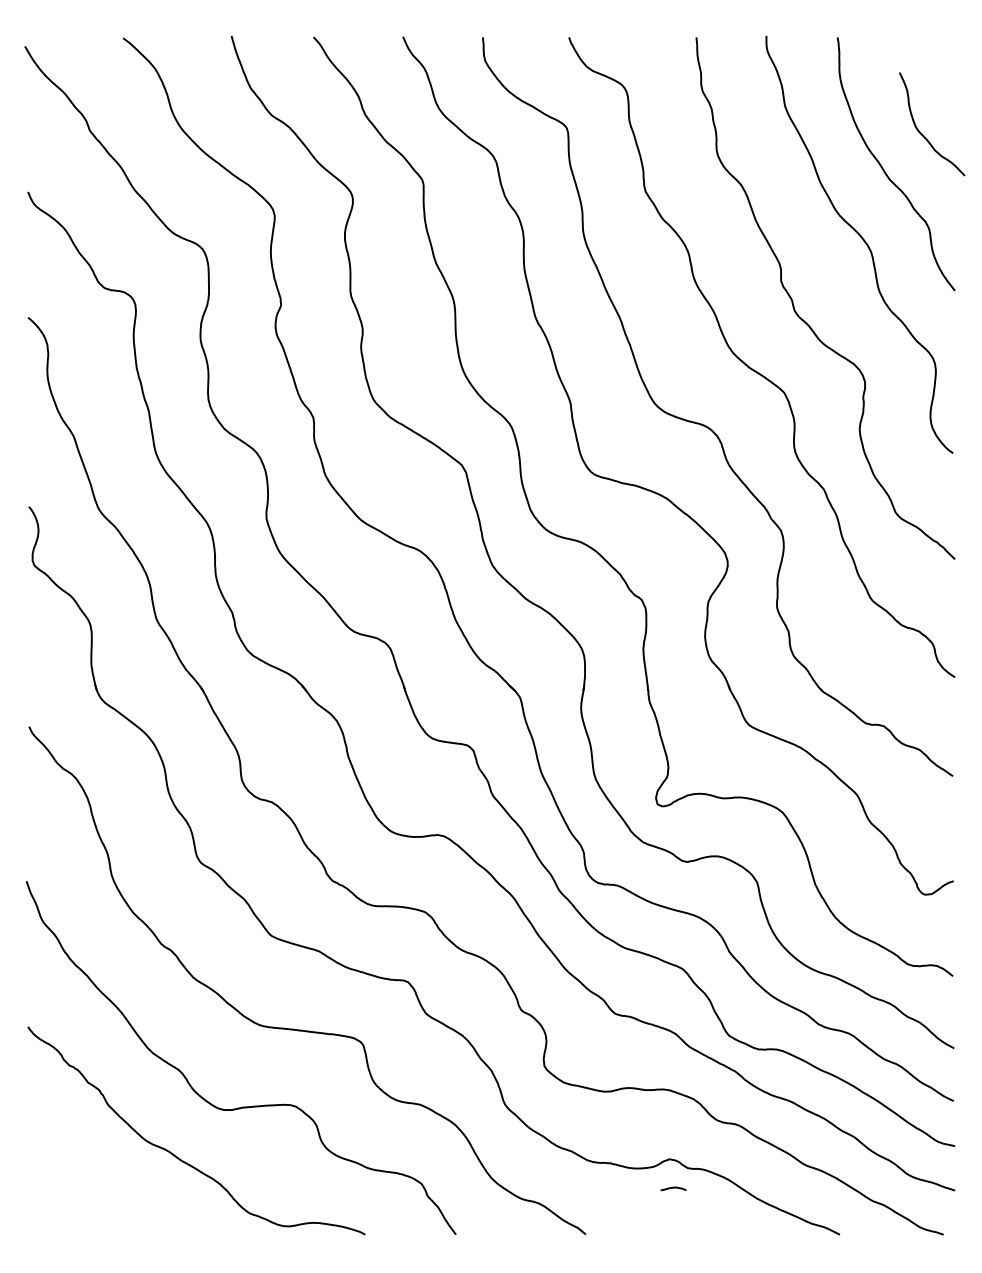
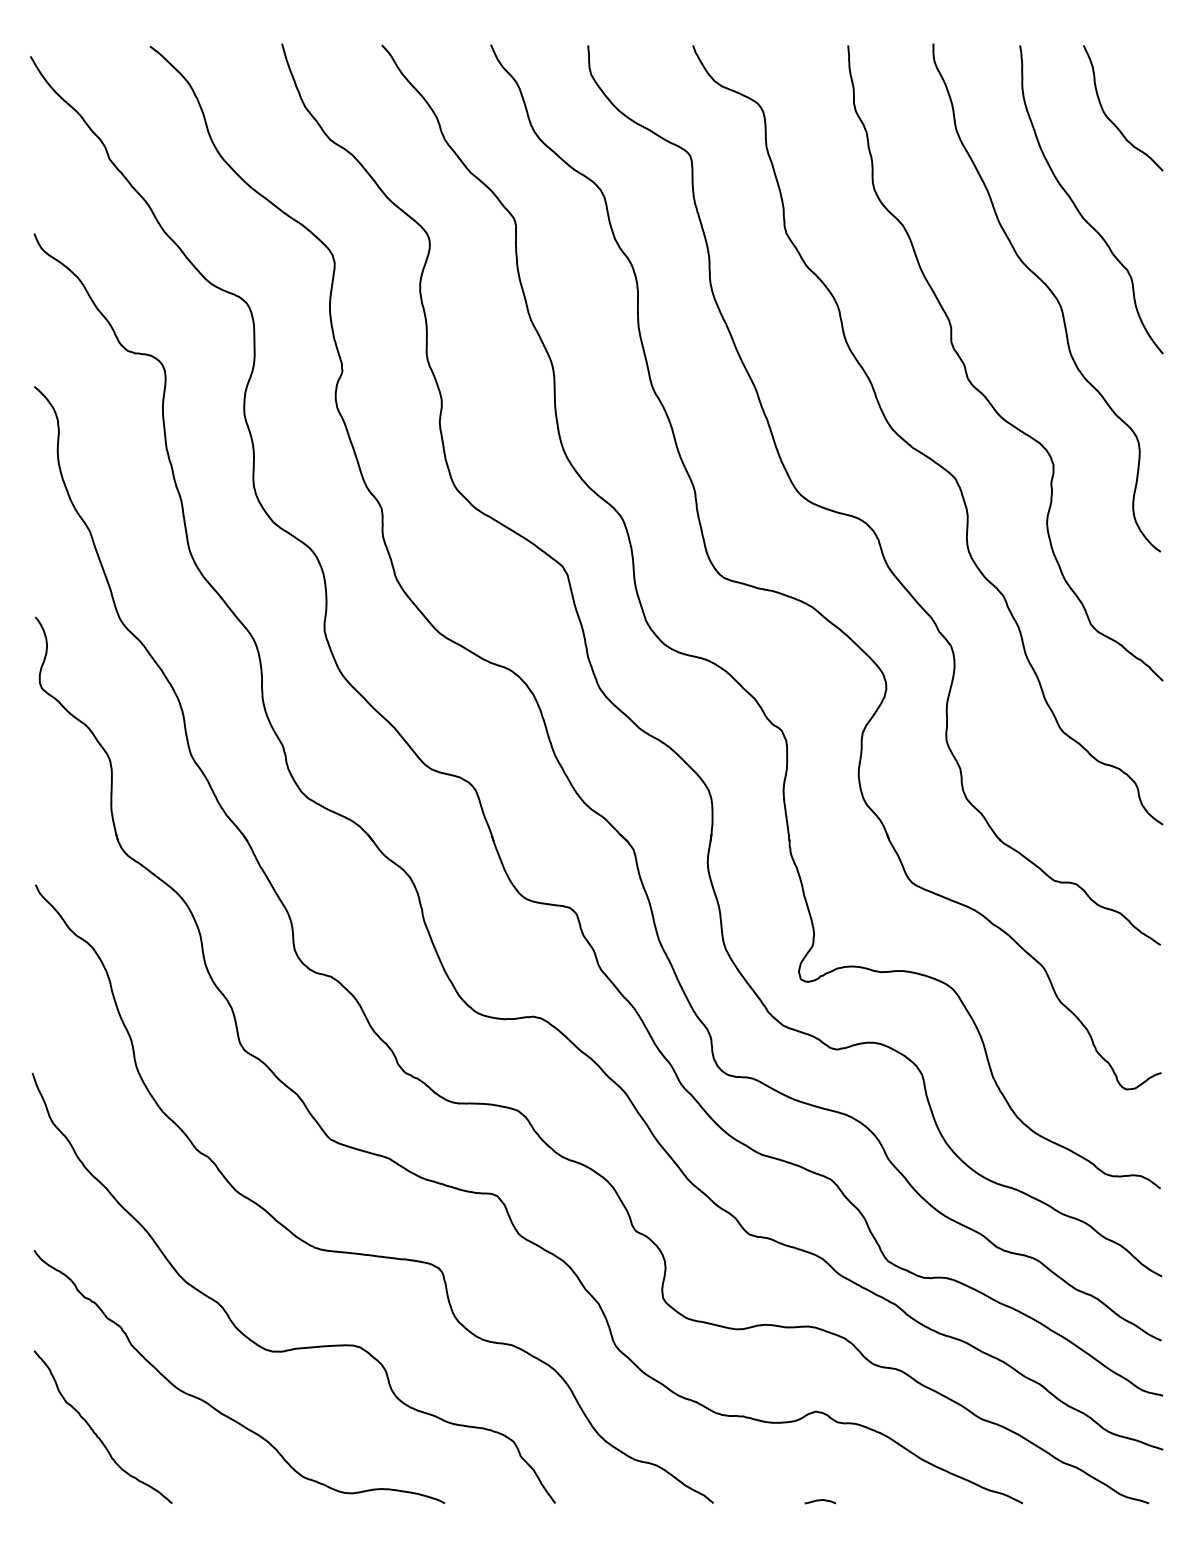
curve: (922, 134) -> (1111, 120), moved
curve: (78, 1176) -> (95, 1432), added
curve: (673, 1188) -> (820, 1501), moved

